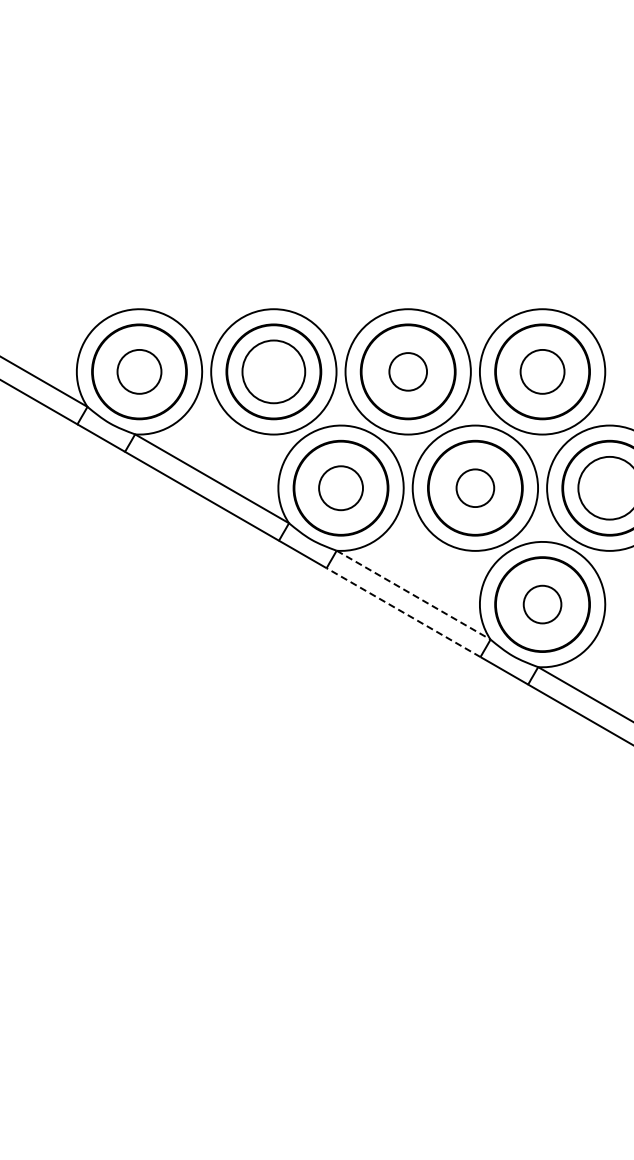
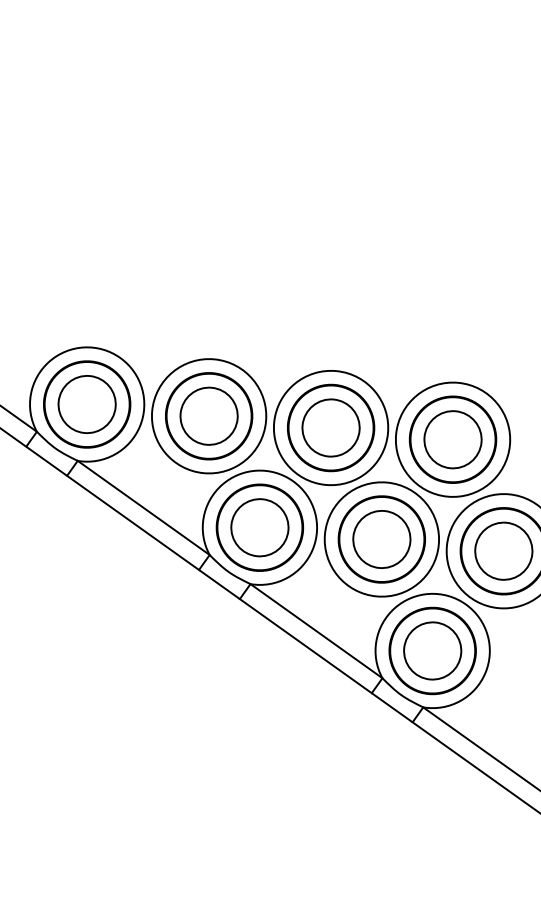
circle: (139, 371) -> (87, 404), size x1.43
circle: (407, 371) -> (330, 427), size x1.67
circle: (542, 371) -> (453, 439), size x1.43
circle: (340, 487) -> (259, 527), size x1.43
circle: (475, 487) -> (382, 538), size x1.67
line: (413, 595) -> (316, 631), dashed -> solid
circle: (542, 604) -> (432, 650), size x1.67
line: (403, 612) -> (305, 646), dashed -> solid

